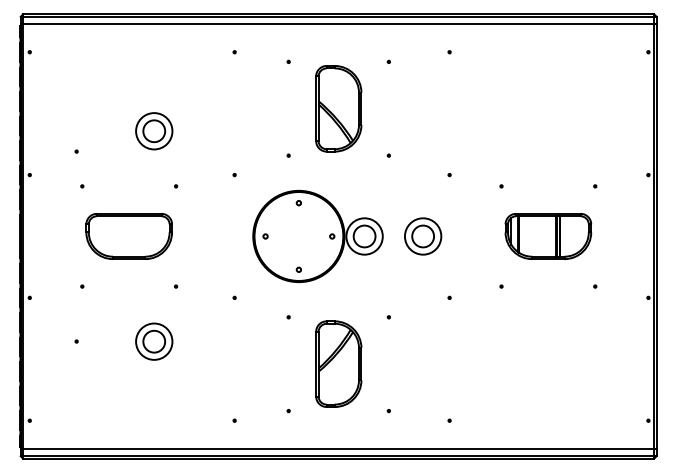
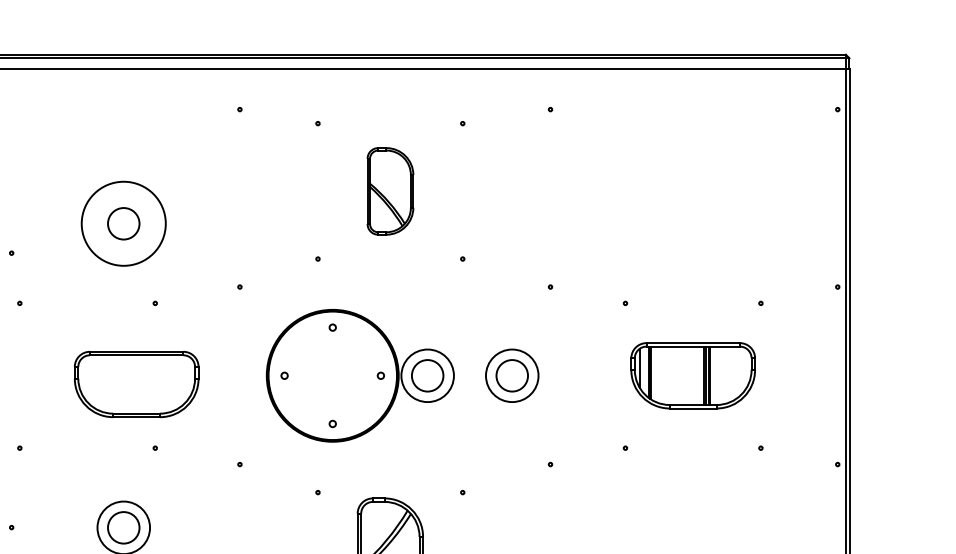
part: (338, 108) -> (389, 190), size x0.7
circle: (154, 131) -> (124, 224), size x1.6
part: (128, 236) -> (135, 384), moved

